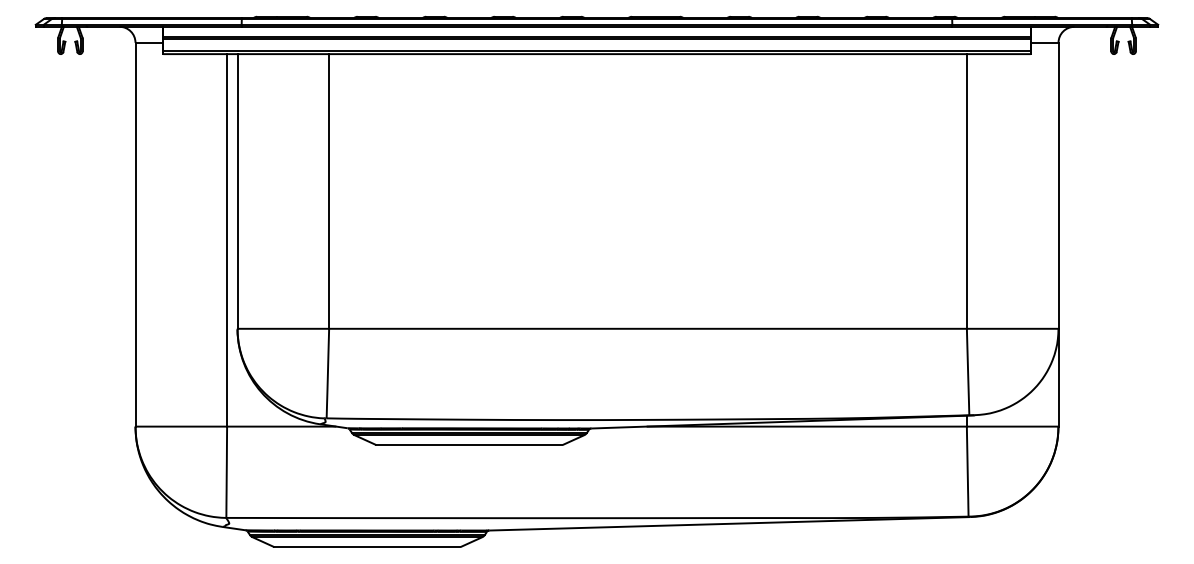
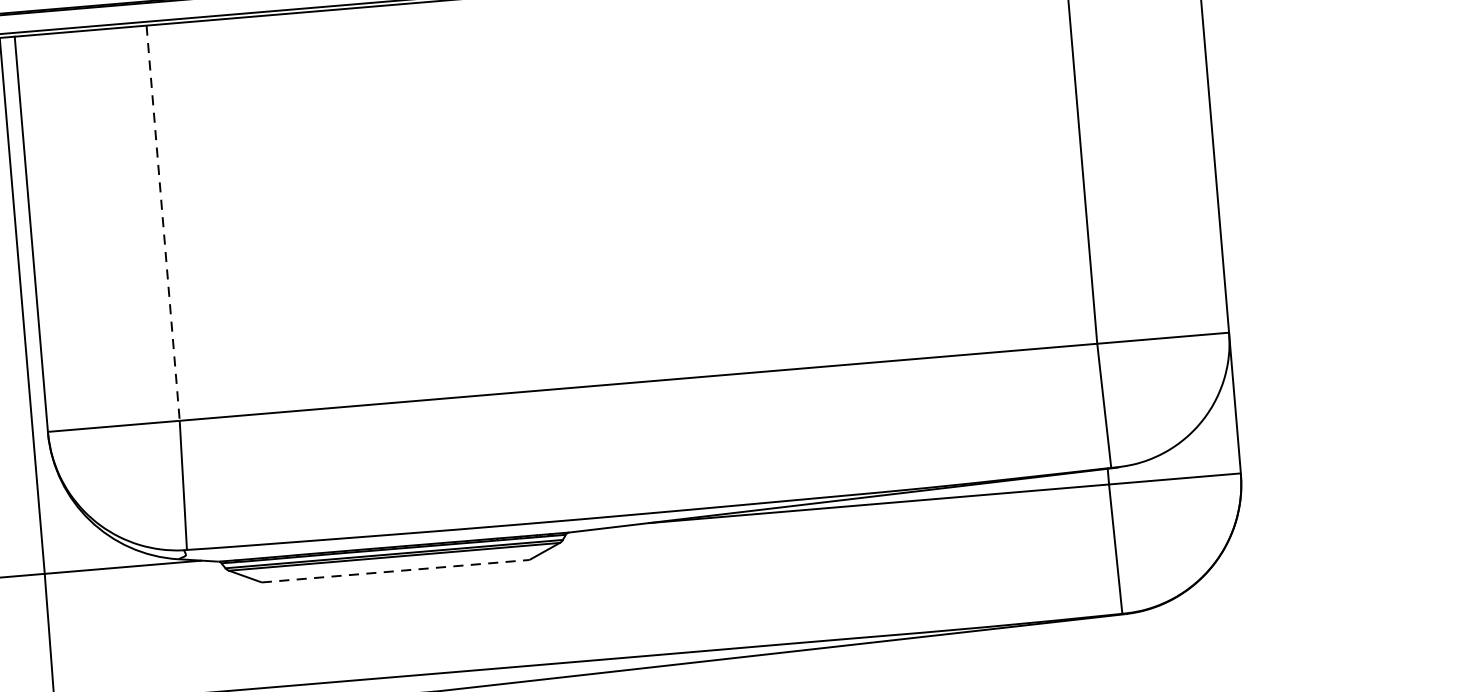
line: (329, 191) -> (163, 223), solid -> dashed
line: (469, 445) -> (395, 571), solid -> dashed

